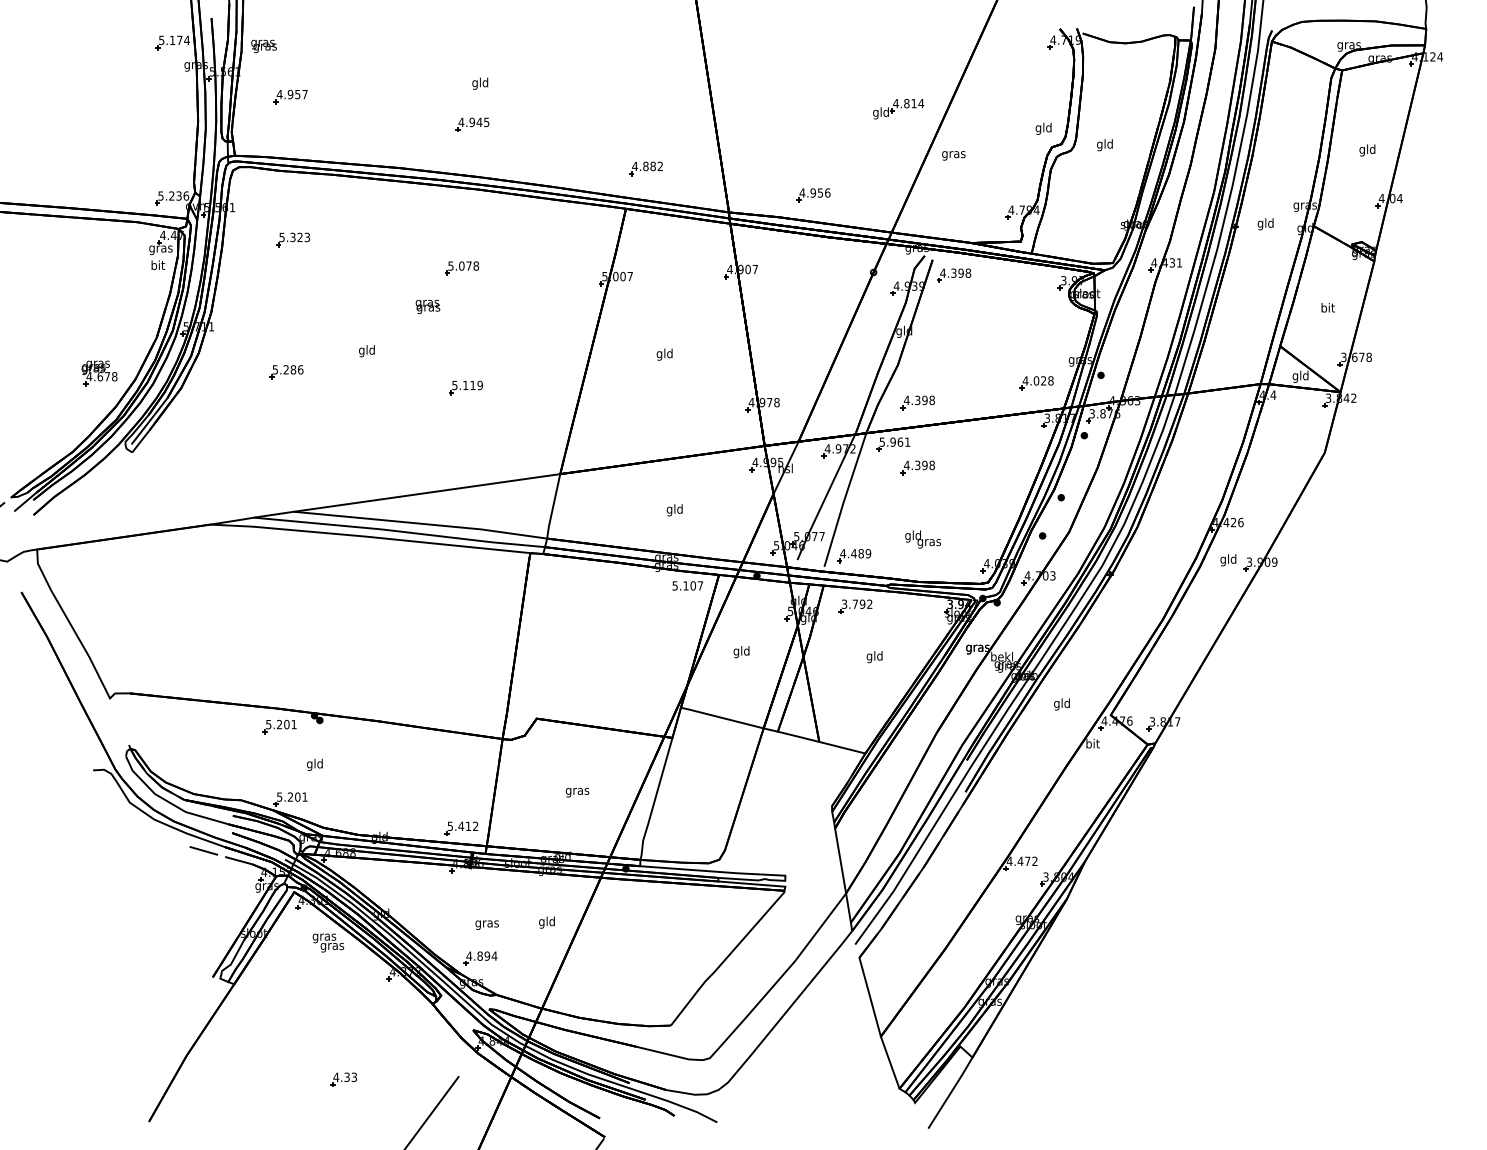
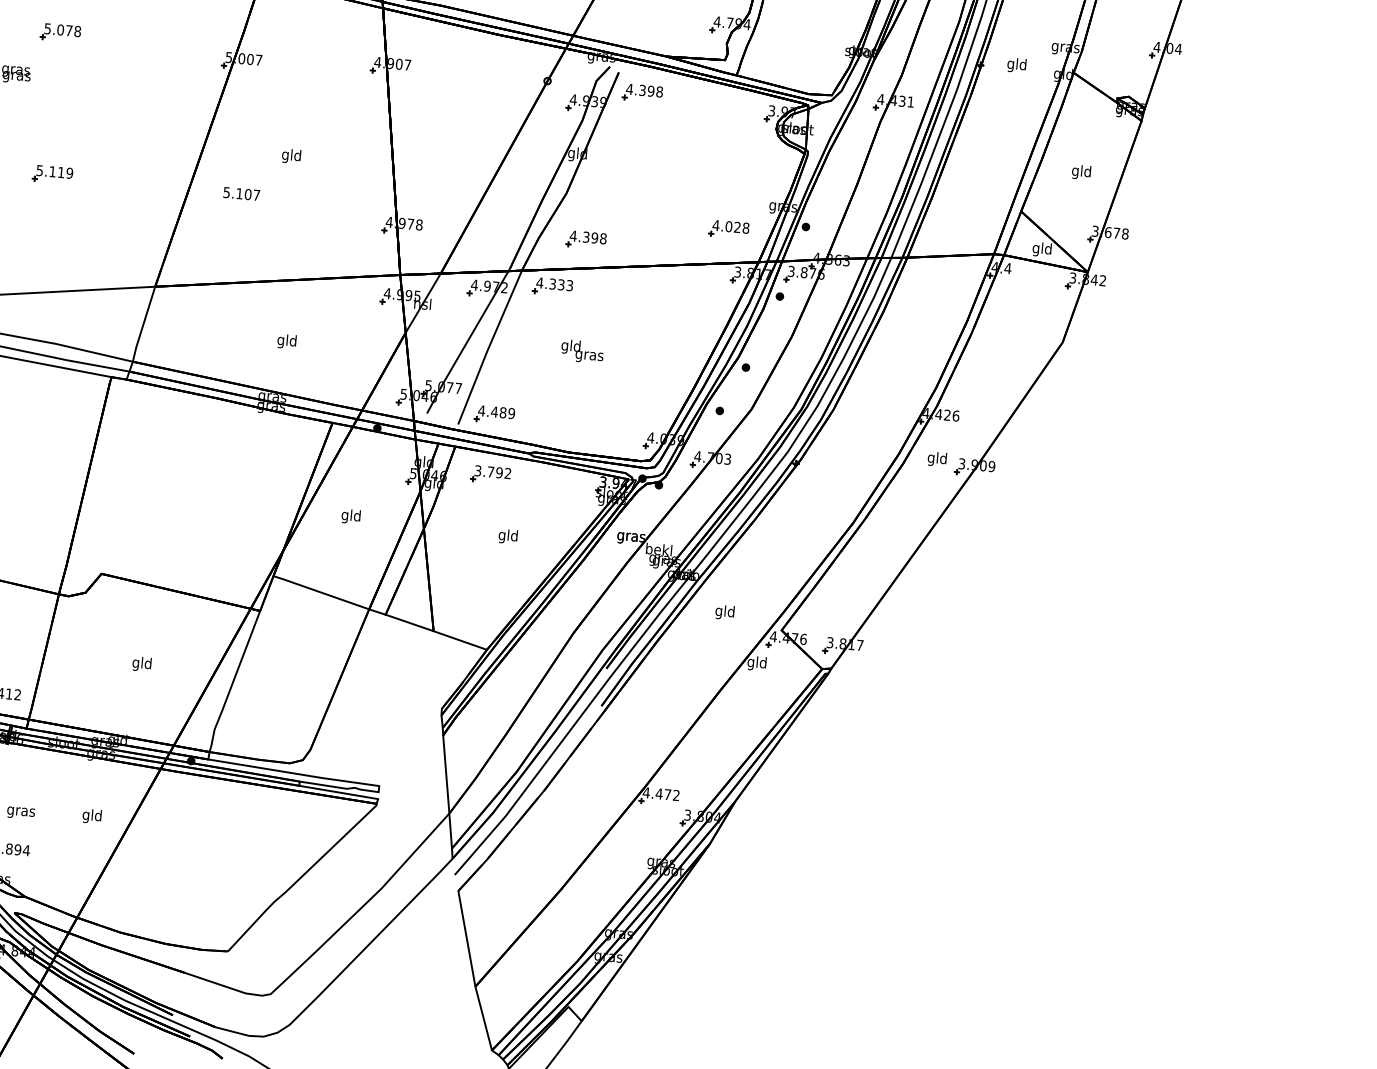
text: (1327, 309) -> (1081, 172), bit -> gld
text: (894, 441) -> (554, 283), 5.961 -> 4.333
part: (917, 467) -> (578, 316), removed
text: (922, 539) -> (581, 351), moved
text: (687, 585) -> (241, 193), moved
text: (1092, 744) -> (756, 663), bit -> gld
text: (577, 791) -> (142, 664), gras -> gld

